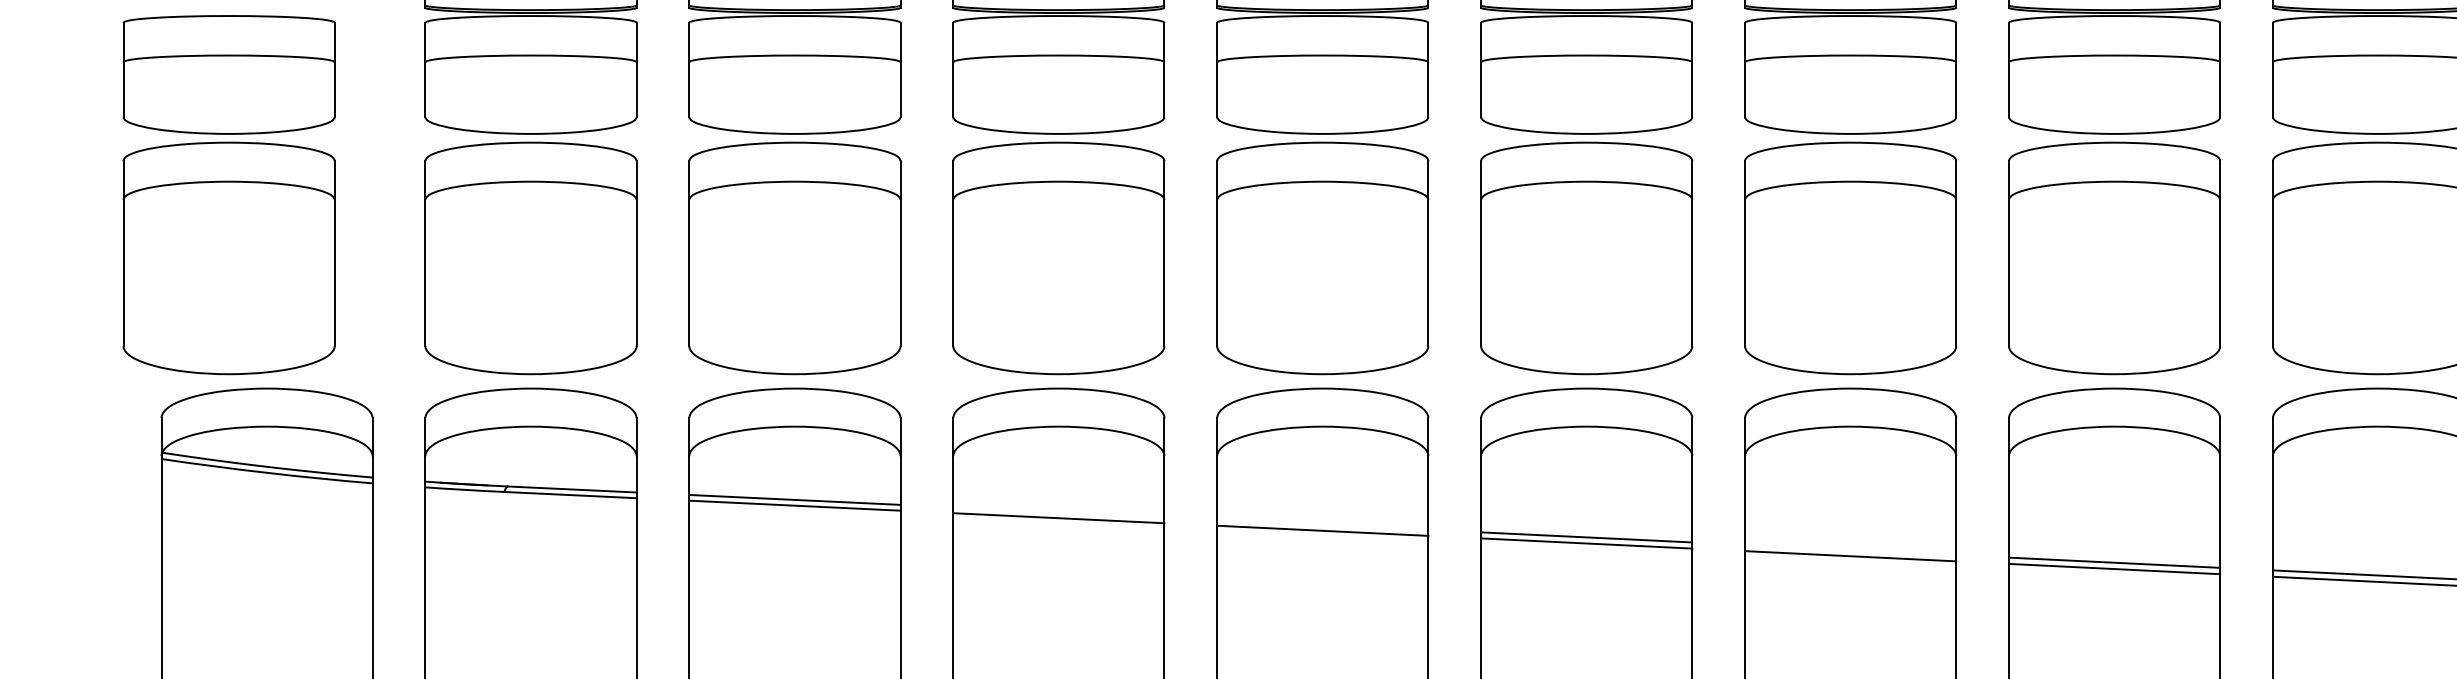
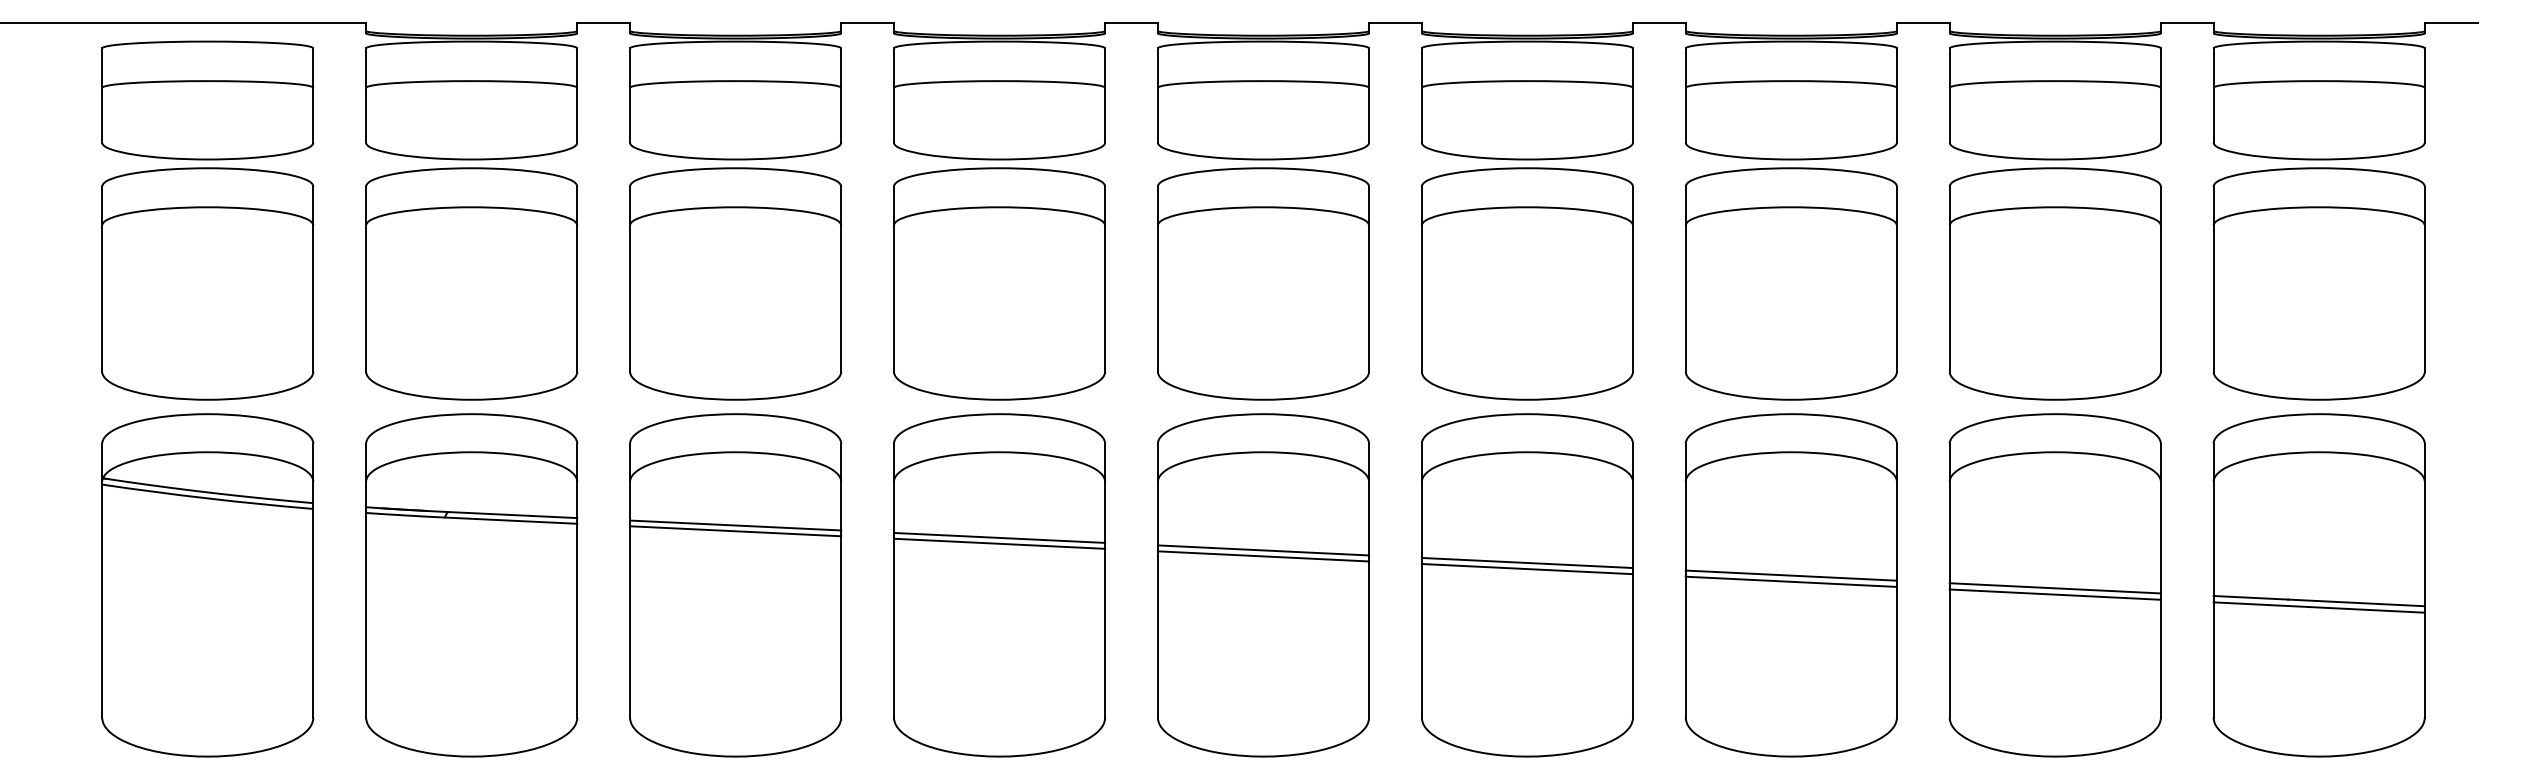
part: (228, 194) -> (207, 220), moved
line: (1058, 511) -> (999, 537), added
line: (1322, 524) -> (1263, 550), added
line: (1849, 549) -> (1790, 575), added

